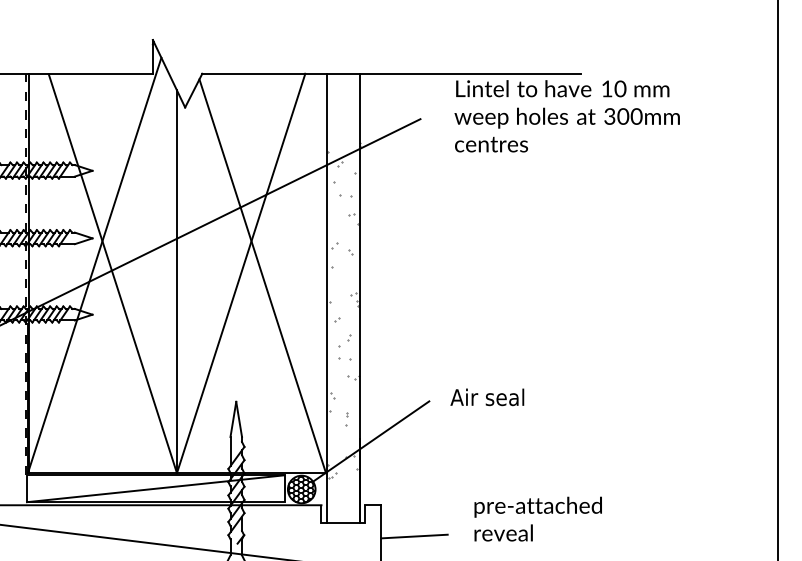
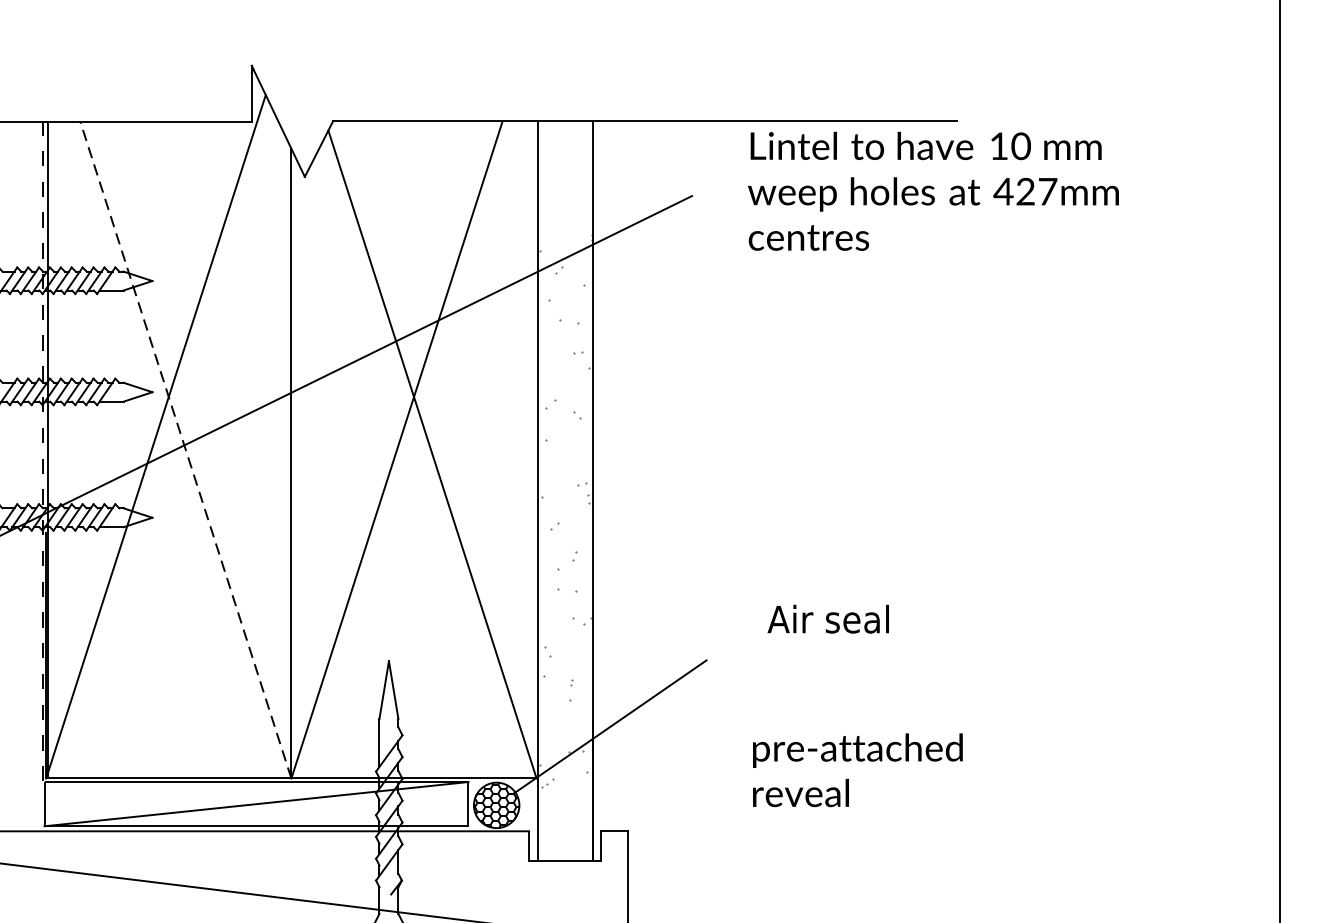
text: (622, 116) -> (1024, 191), 300mm -> 427mm
line: (112, 273) -> (185, 449), solid -> dashed
text: (487, 397) -> (828, 619), moved
text: (537, 518) -> (856, 769), moved
line: (414, 536) -> (682, 882), removed

